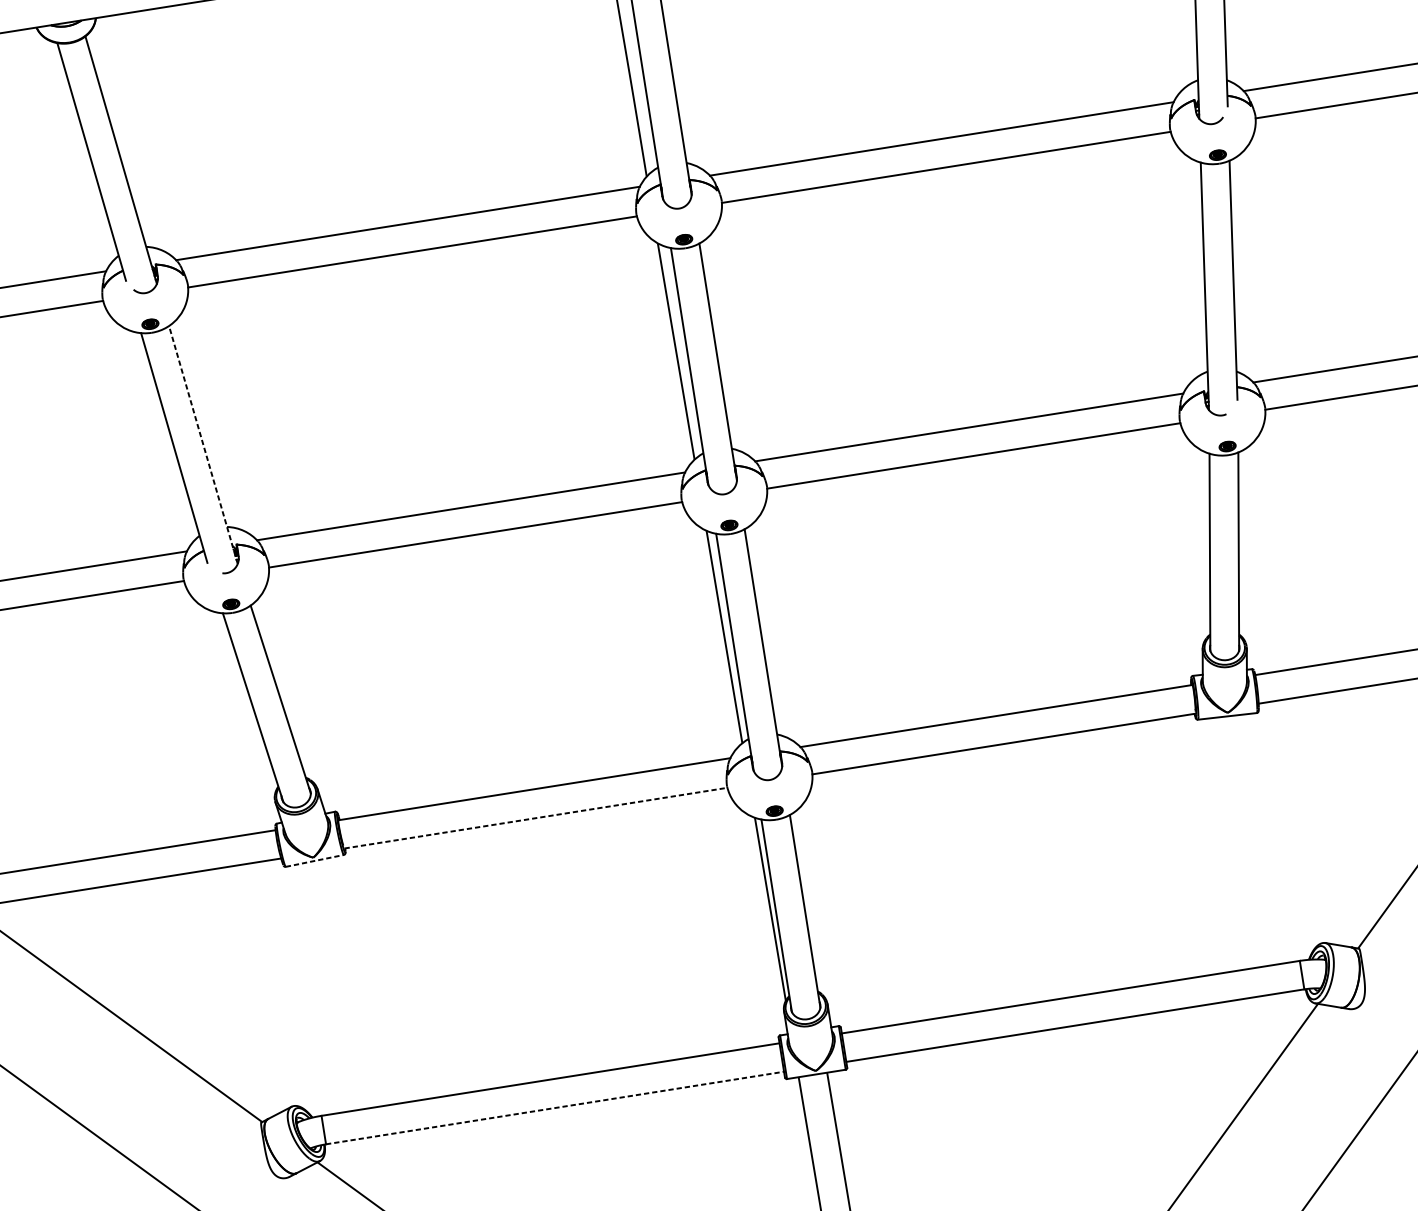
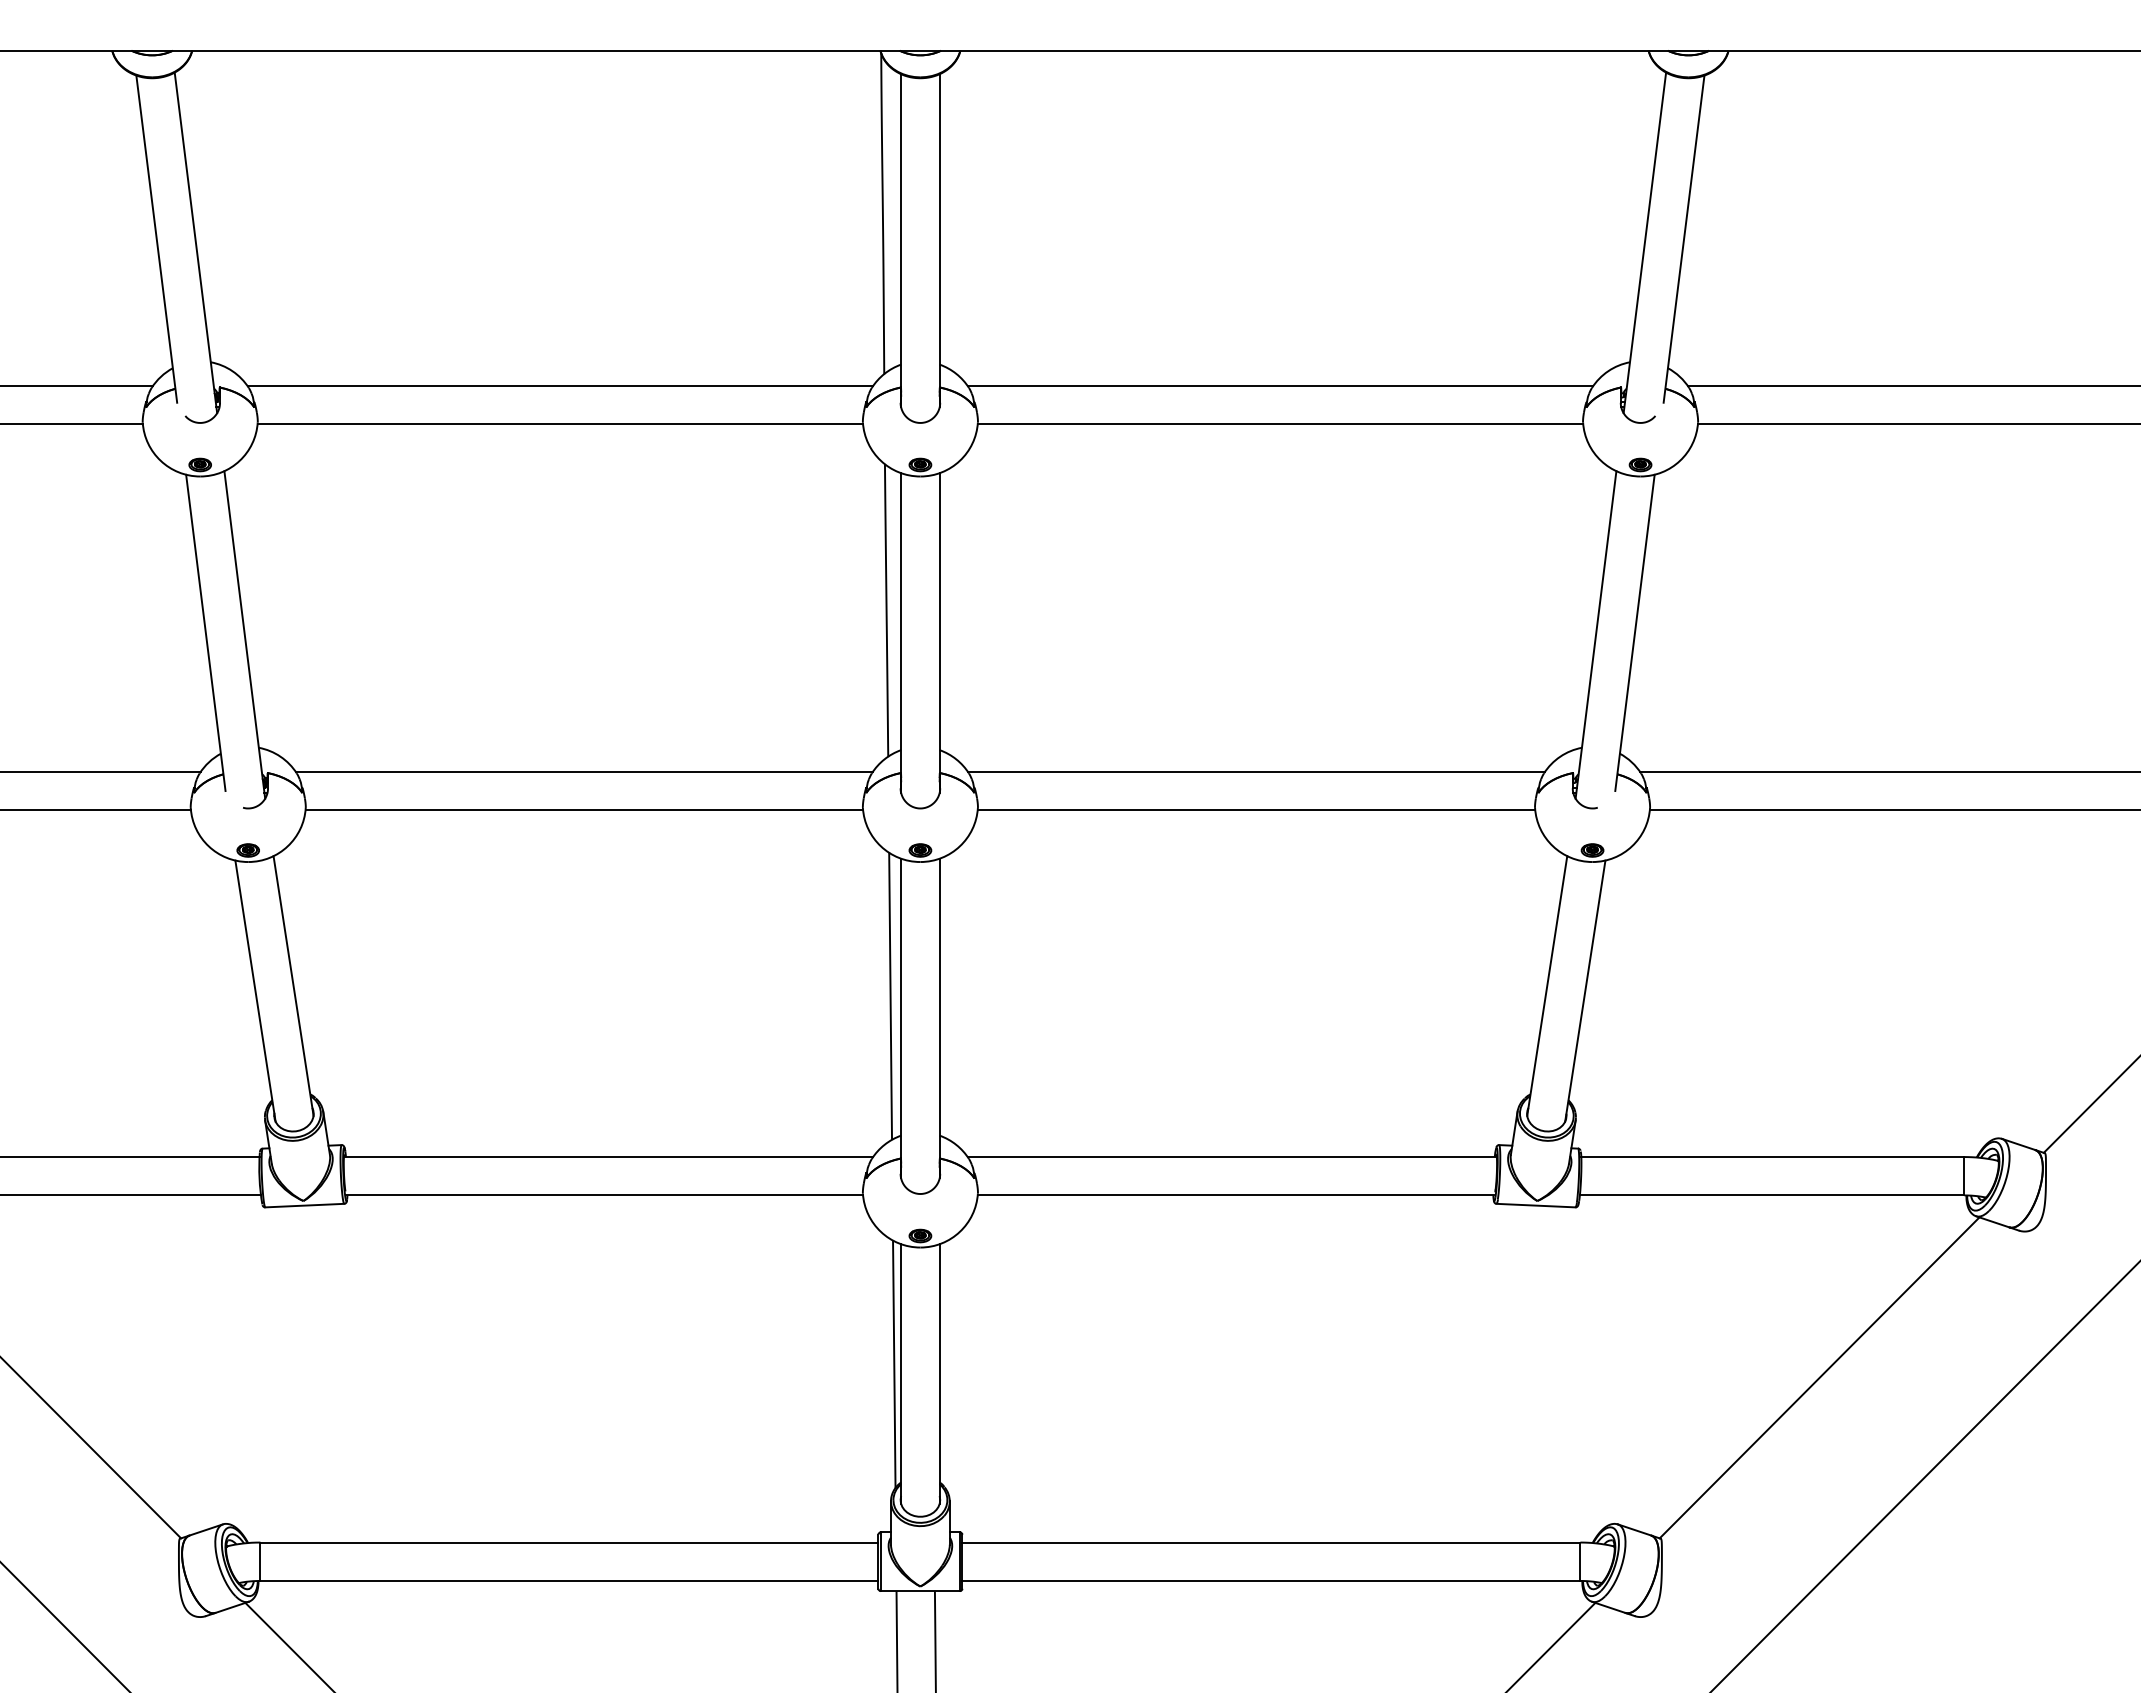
line: (203, 444) -> (244, 634), dashed -> solid
line: (536, 818) -> (605, 1195), dashed -> solid
line: (314, 860) -> (304, 1205), dashed -> solid
line: (555, 1107) -> (569, 1580), dashed -> solid

